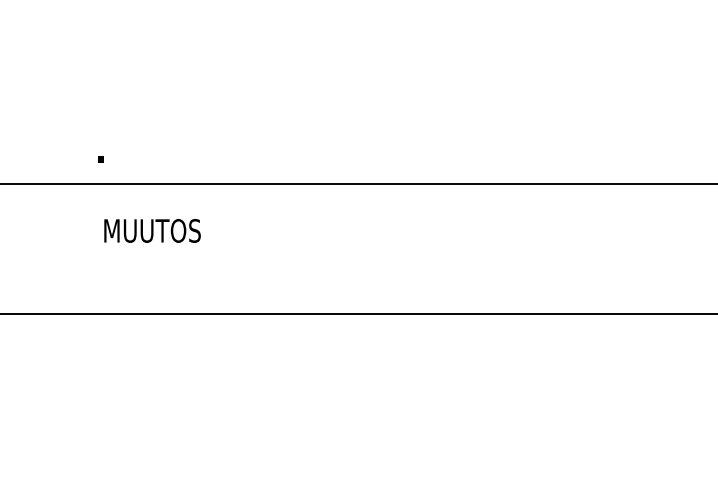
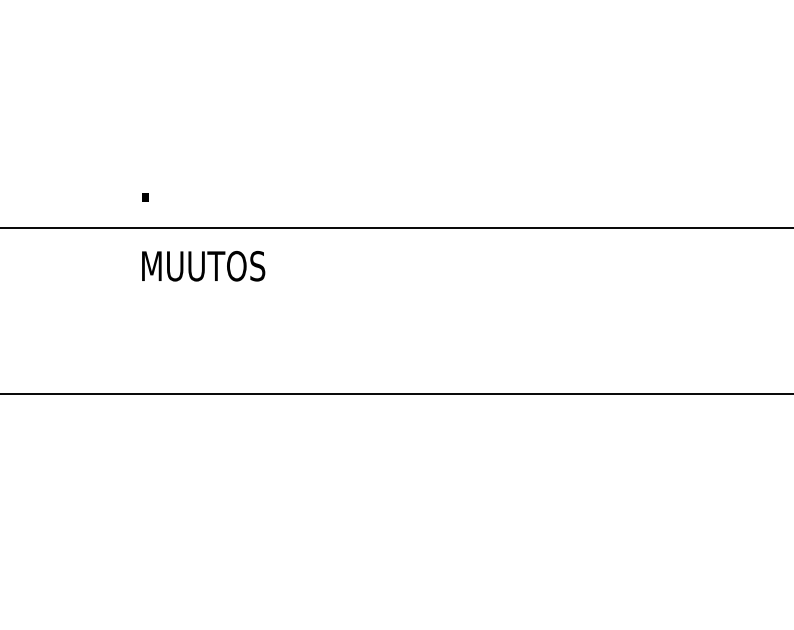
text: (152, 230) -> (203, 265), moved

